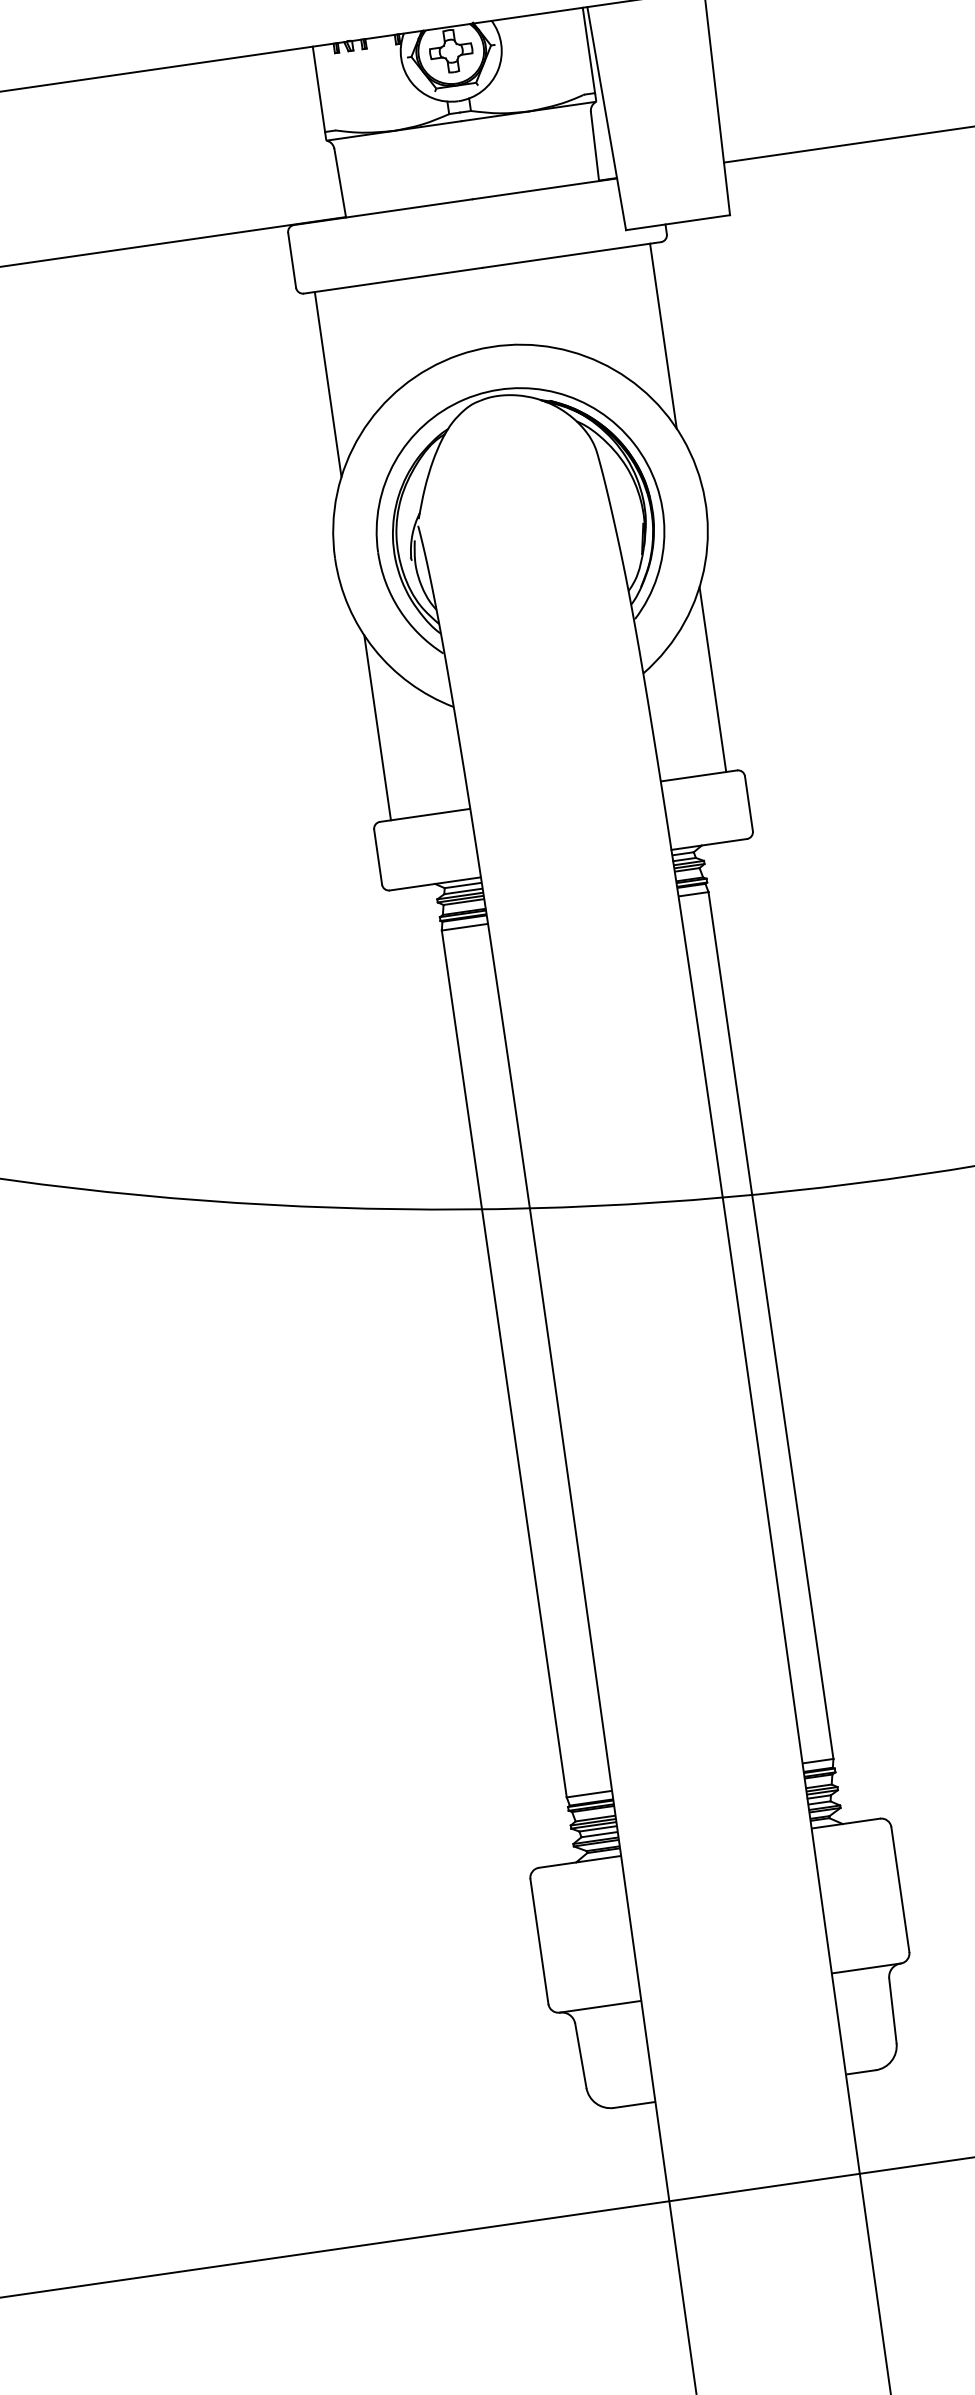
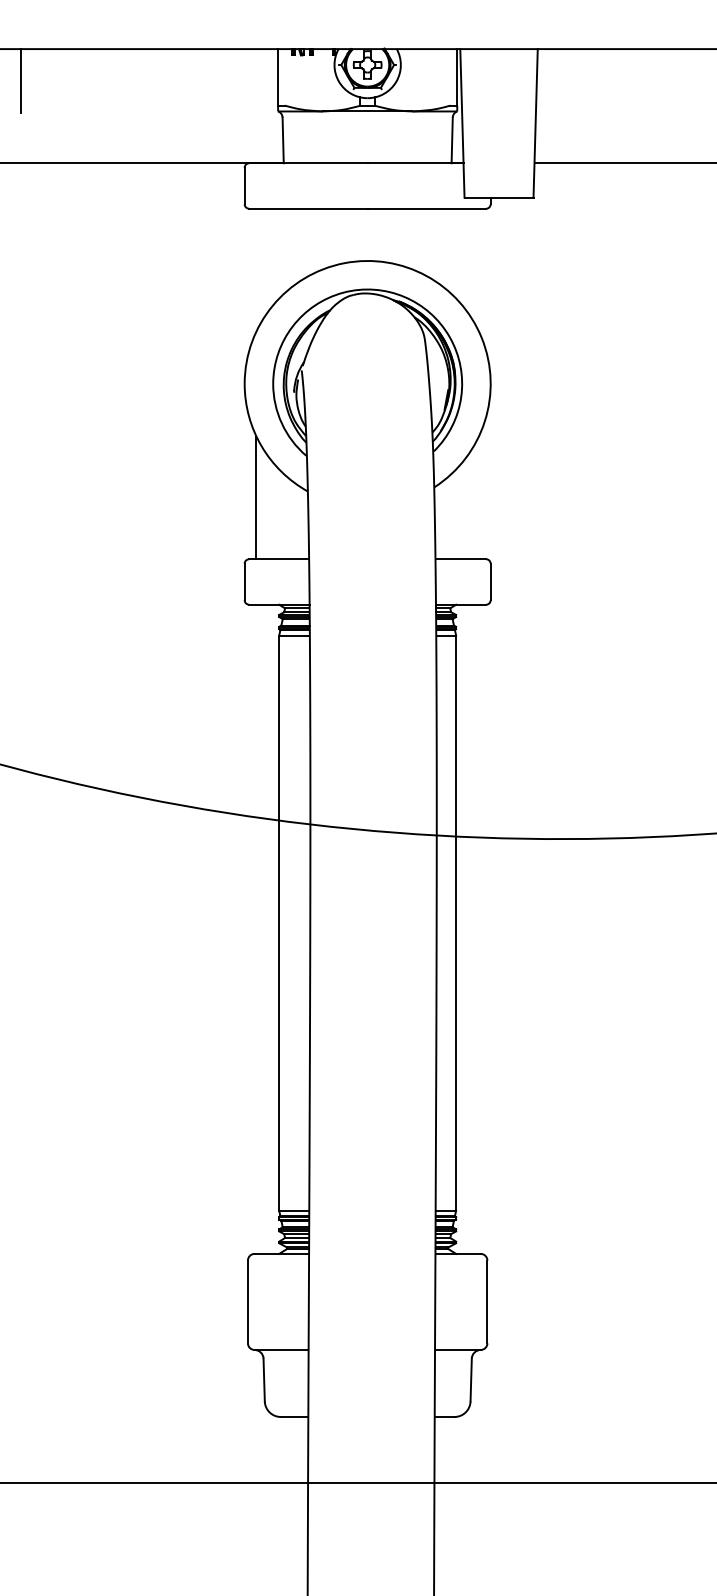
line: (662, 335) -> (478, 269), removed
line: (328, 383) -> (256, 269), removed
line: (712, 679) -> (478, 497), removed

